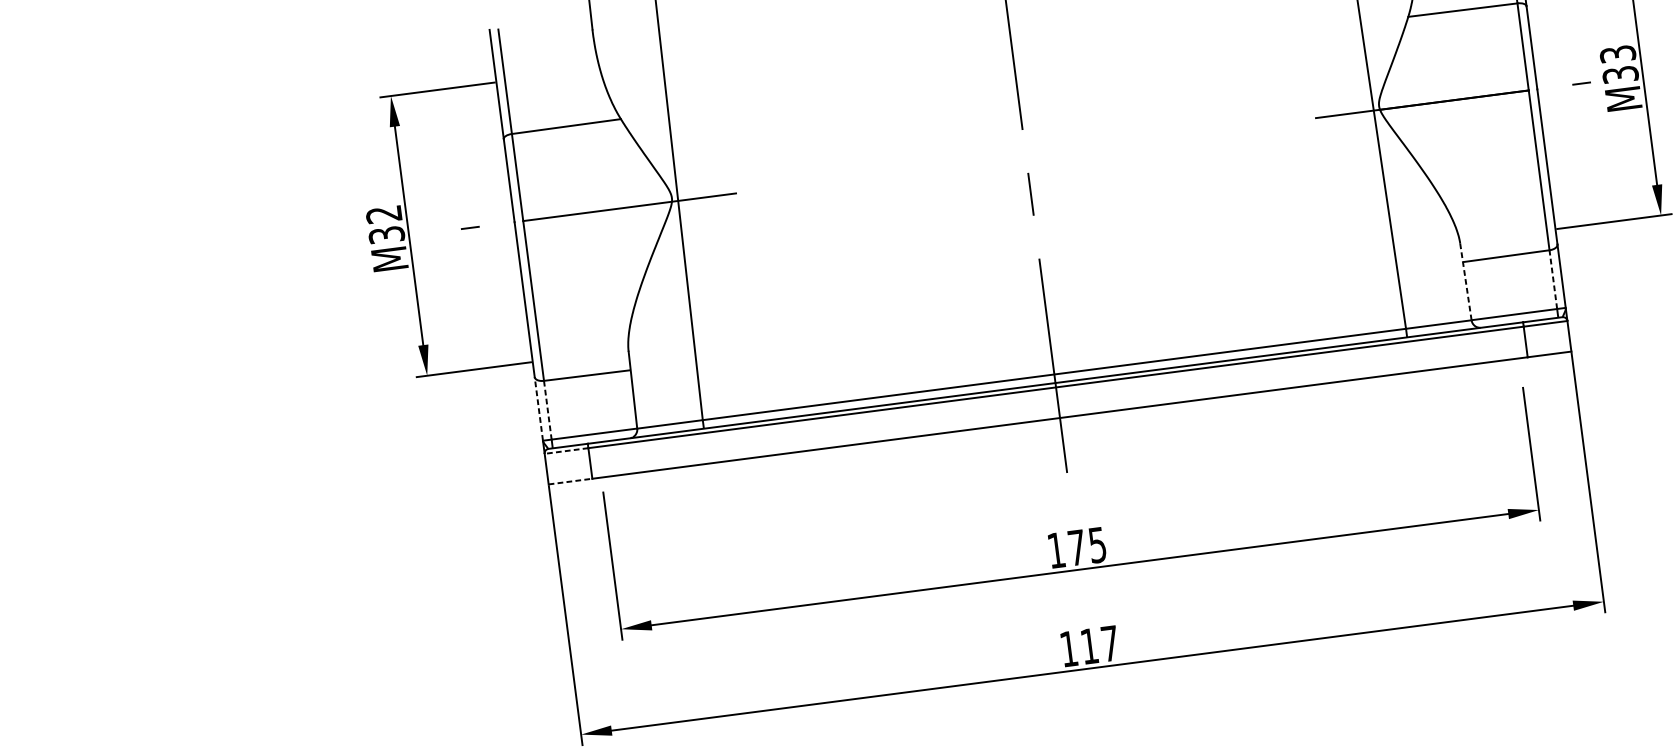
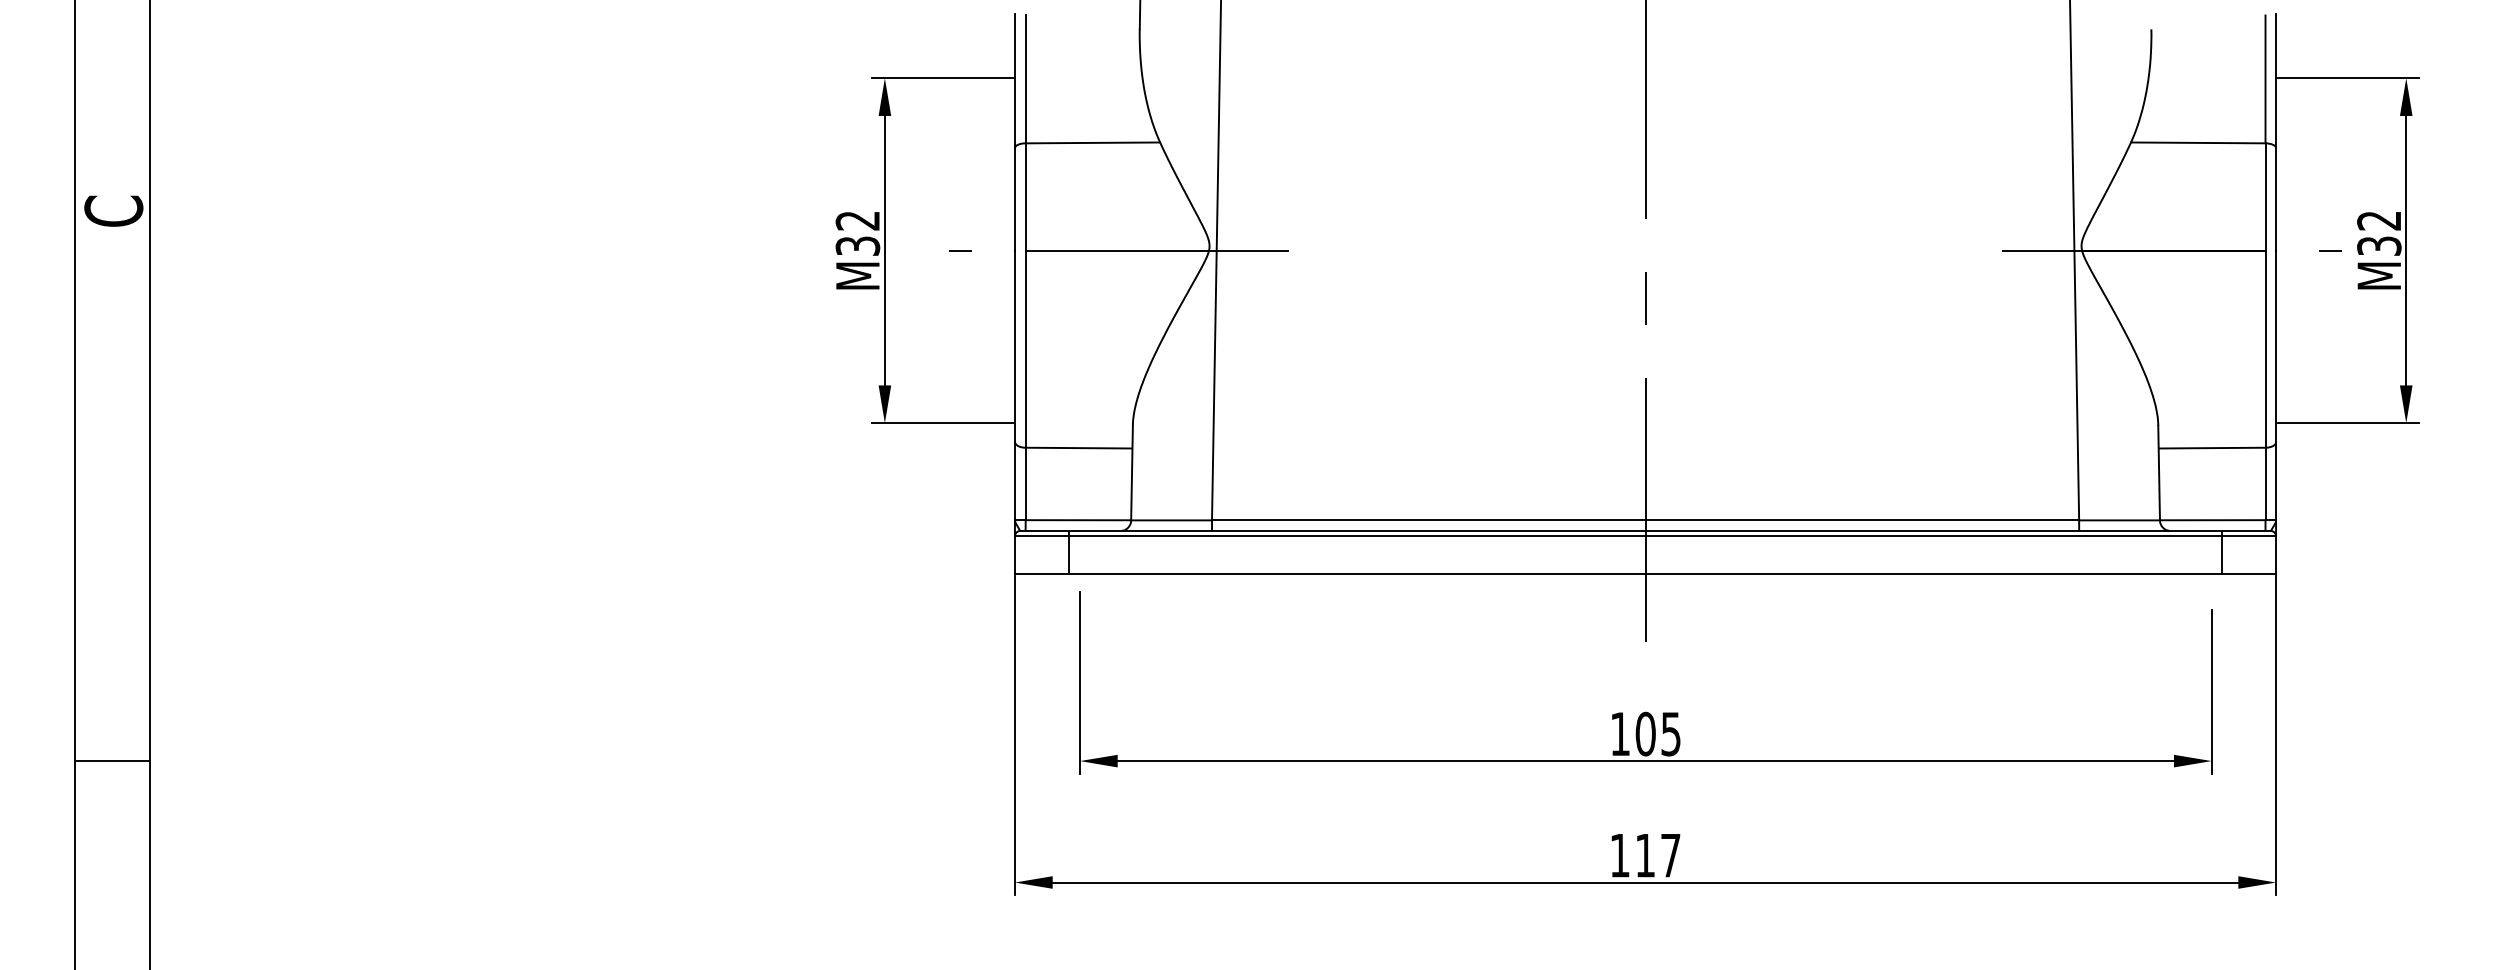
text: (1618, 53) -> (2379, 220), M33 -> M32
line: (1553, 279) -> (2265, 483), dashed -> solid
line: (1466, 281) -> (2159, 472), dashed -> solid
line: (538, 408) -> (1014, 480), dashed -> solid
line: (547, 410) -> (1025, 484), dashed -> solid
line: (566, 451) -> (1041, 536), dashed -> solid
line: (570, 481) -> (1041, 574), dashed -> solid
text: (1076, 547) -> (1645, 733), 175 -> 105

